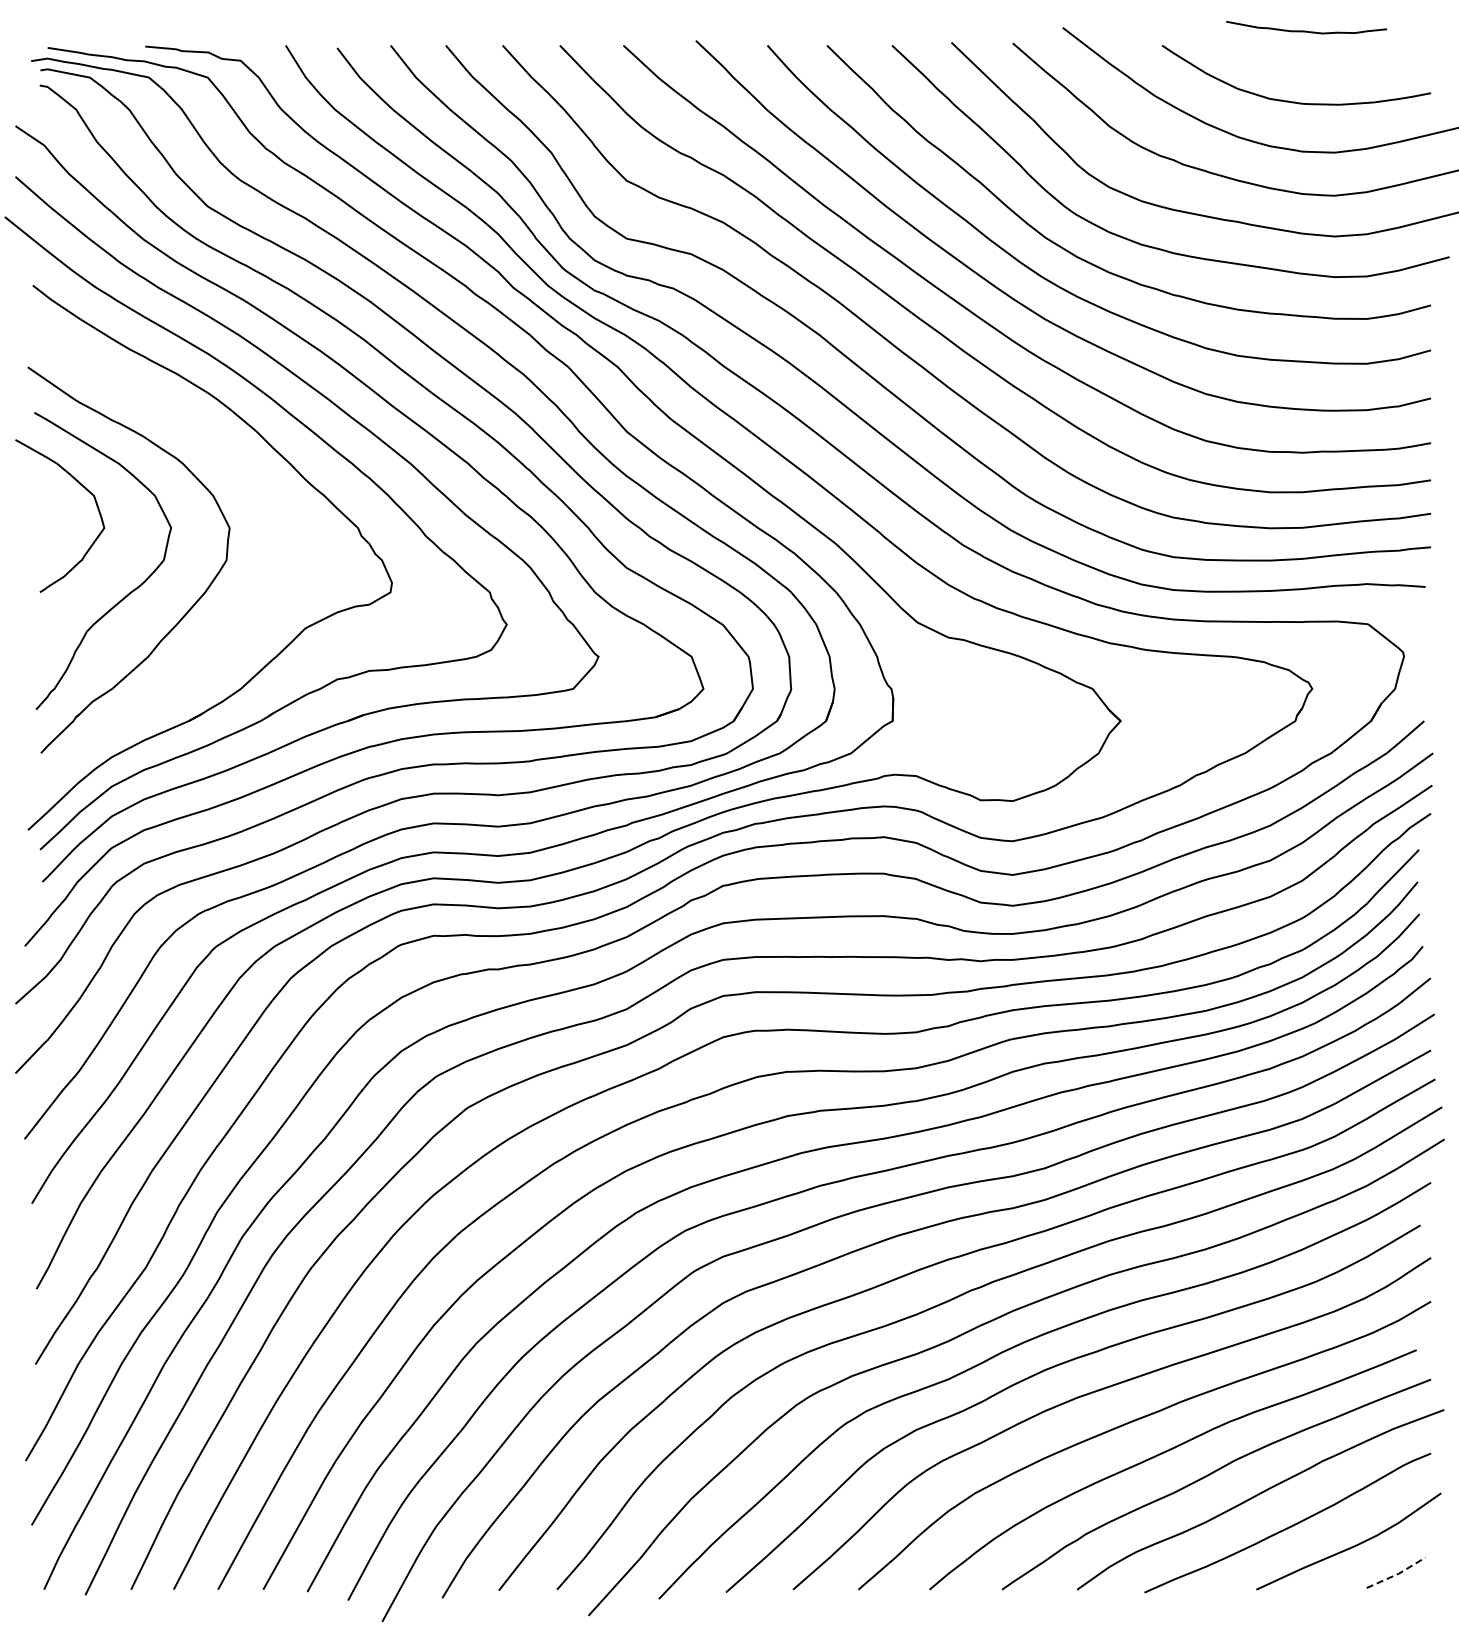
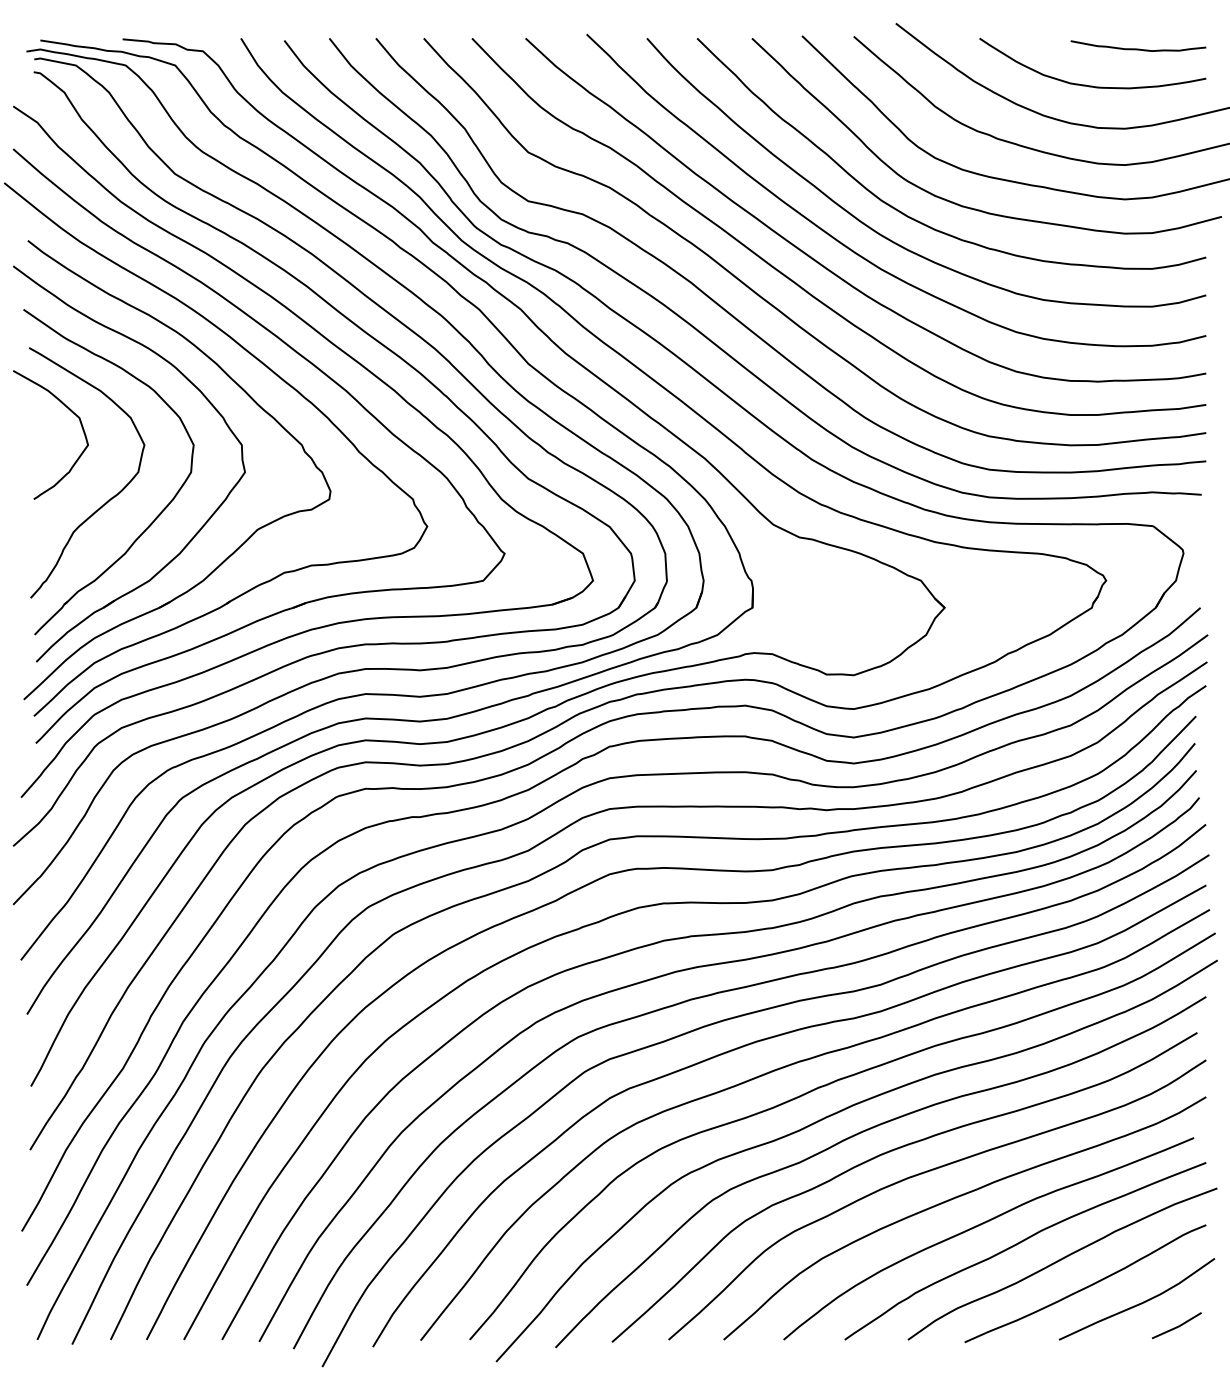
curve: (1306, 30) -> (1138, 48), moved
part: (237, 626) -> (200, 528), added
line: (1398, 1574) -> (1178, 1327), dashed -> solid

